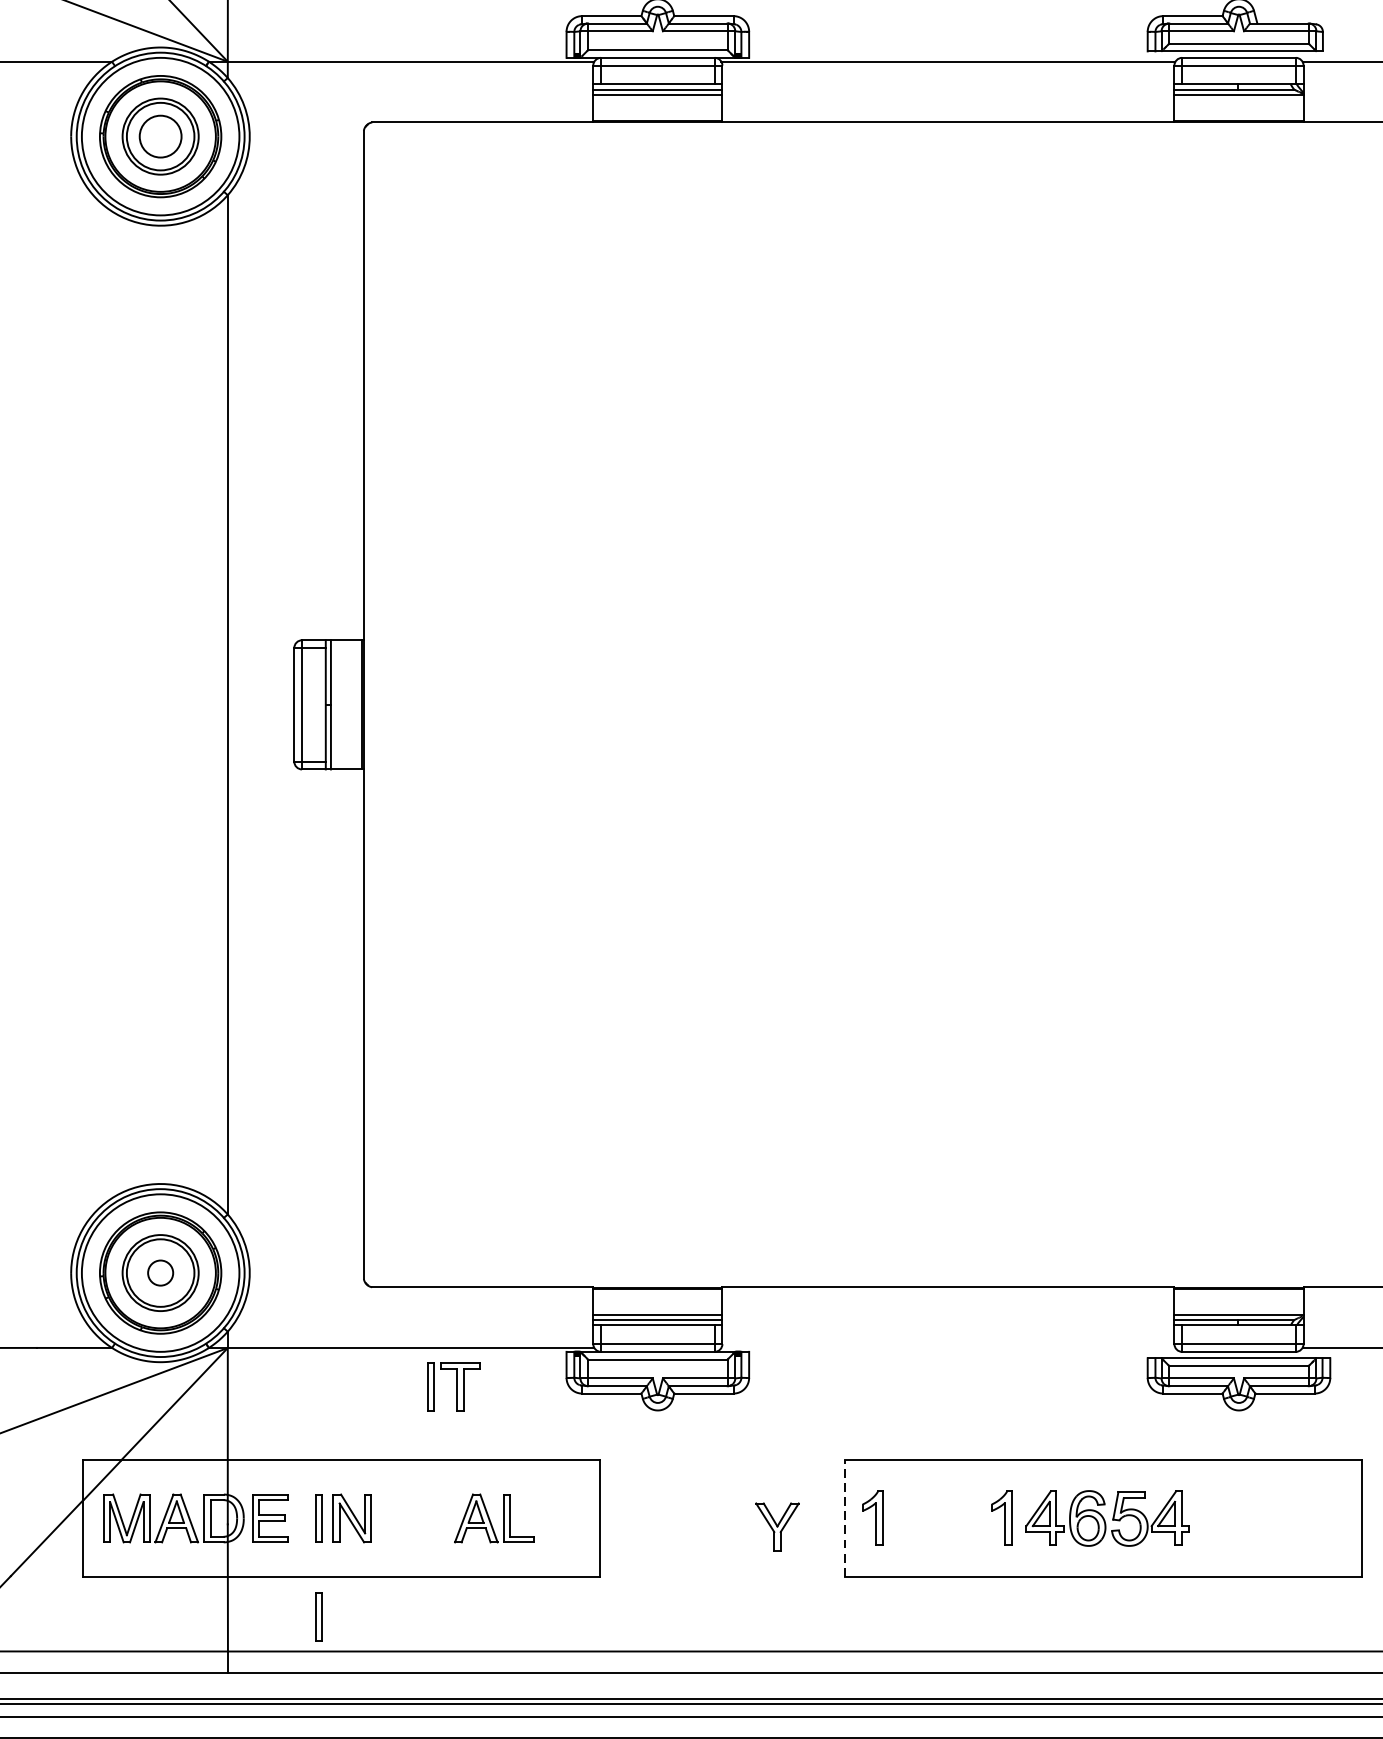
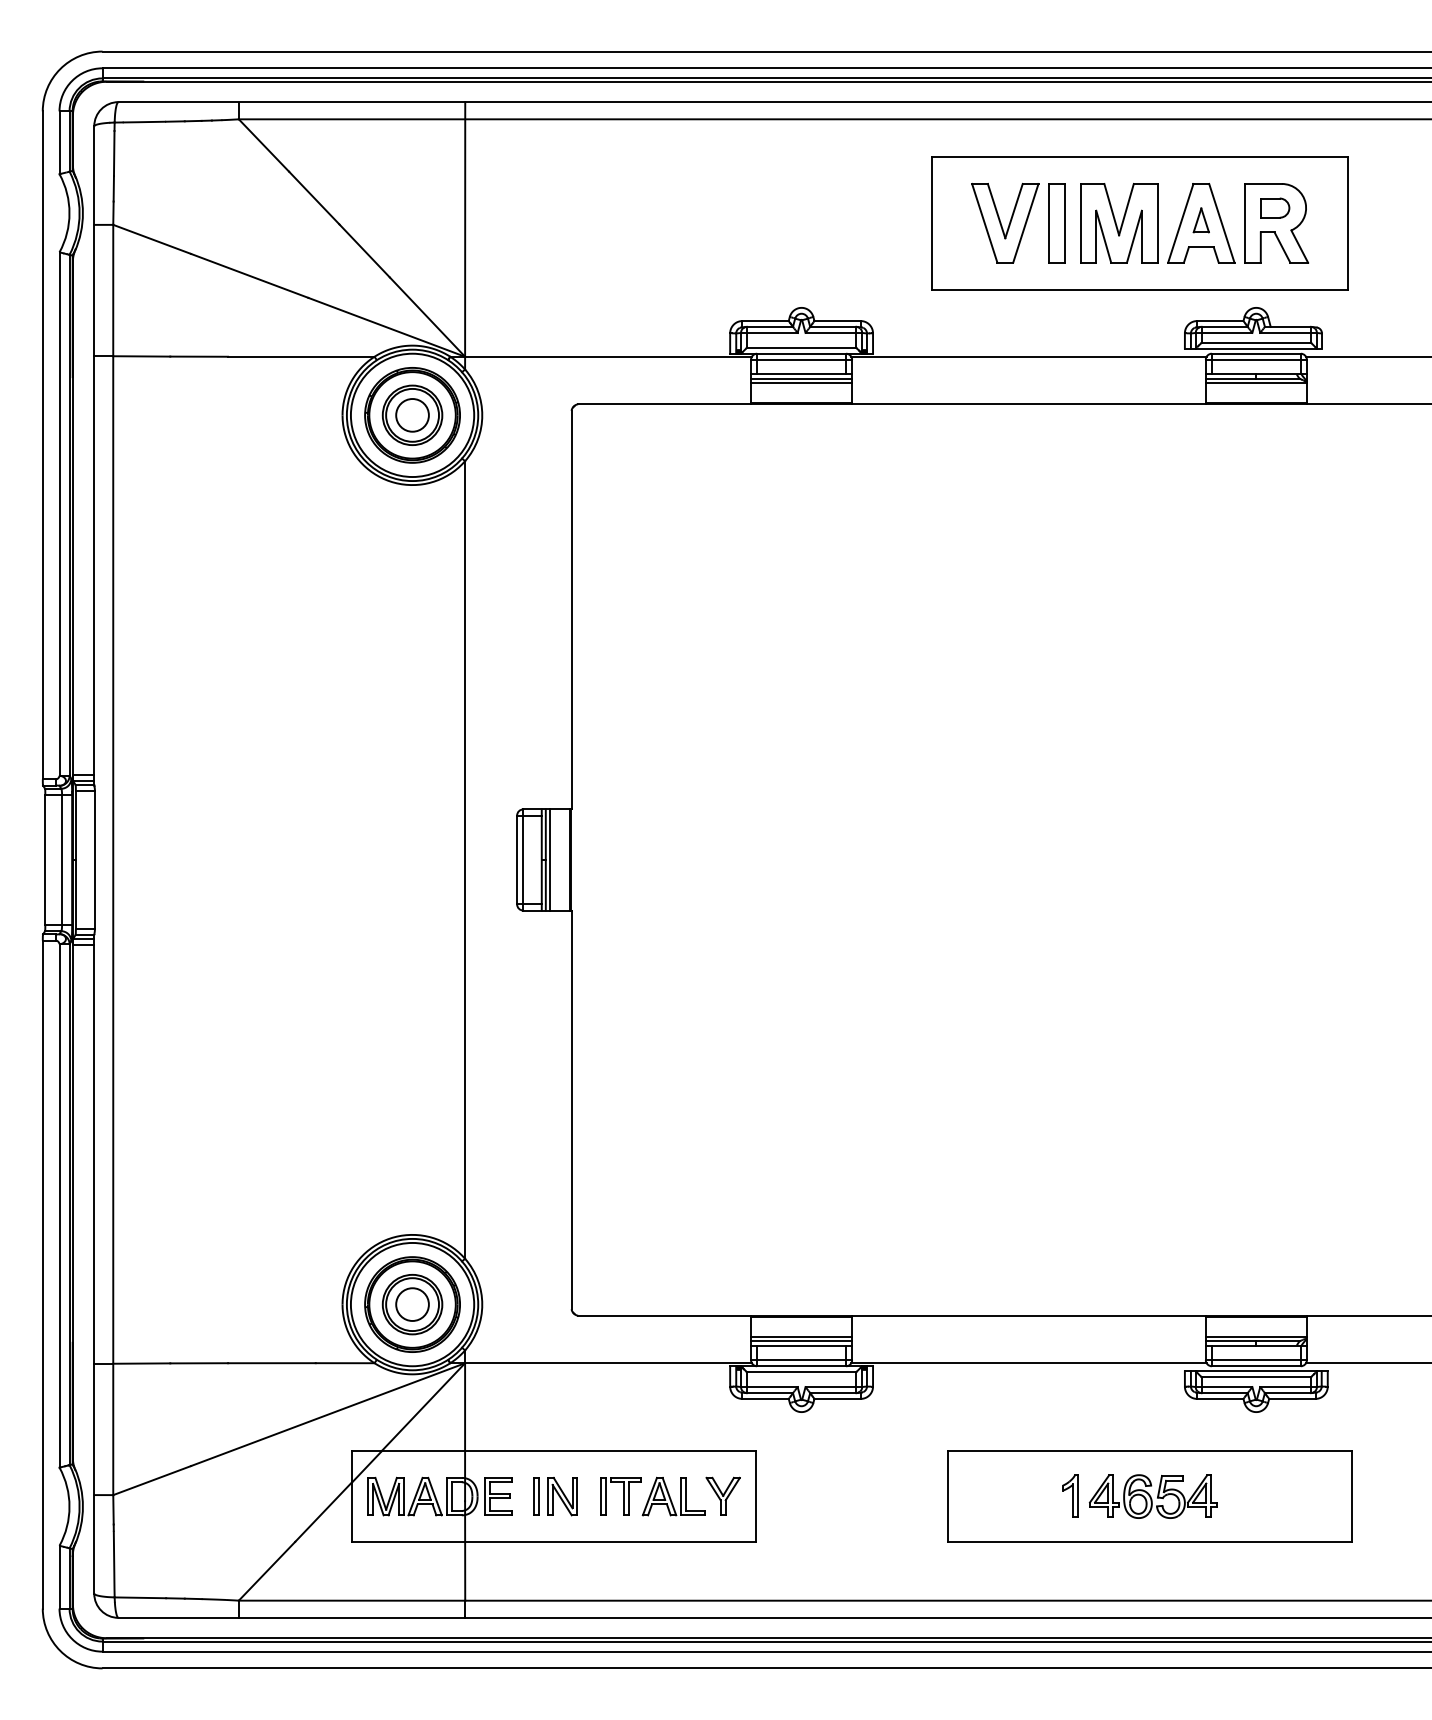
line: (335, 704) -> (549, 859), added
circle: (160, 1272) -> (412, 1304), size x1.67
line: (947, 1348) -> (1028, 1363), added
part: (453, 1386) -> (620, 1496), moved
part: (872, 1517) -> (969, 1495), removed
line: (845, 1518) -> (948, 1496), dashed -> solid
part: (776, 1525) -> (722, 1495), moved
part: (319, 1616) -> (536, 1573), removed

